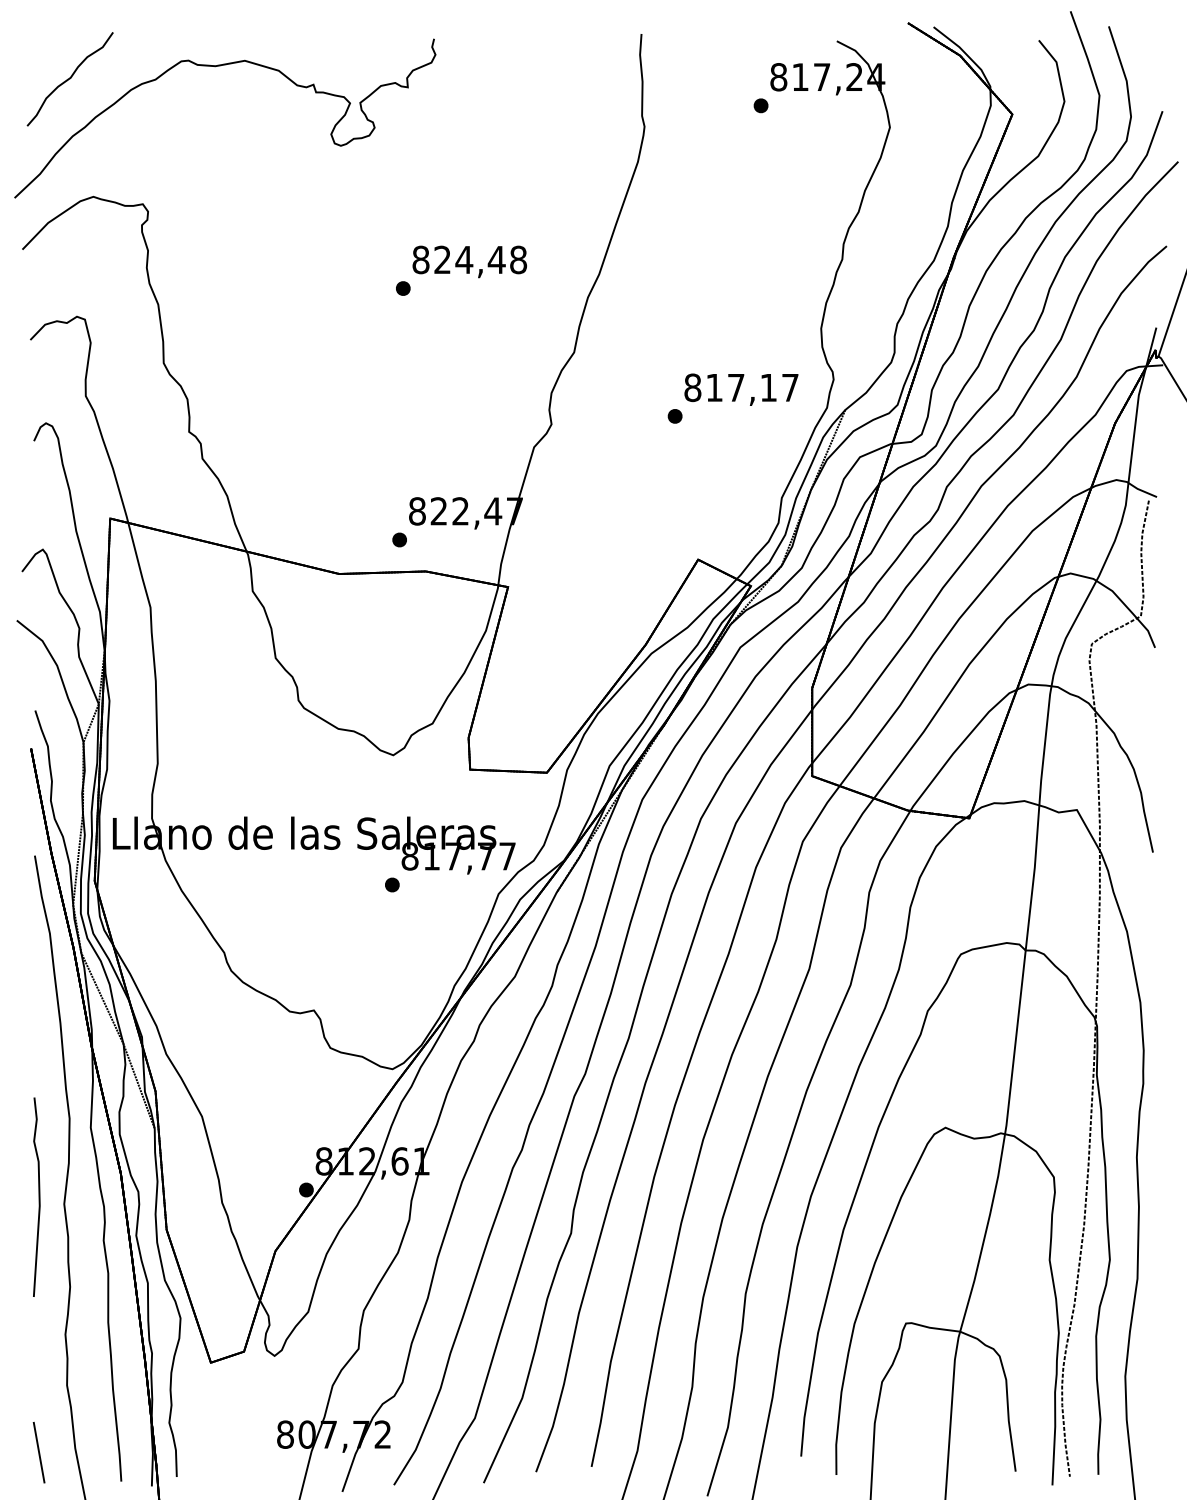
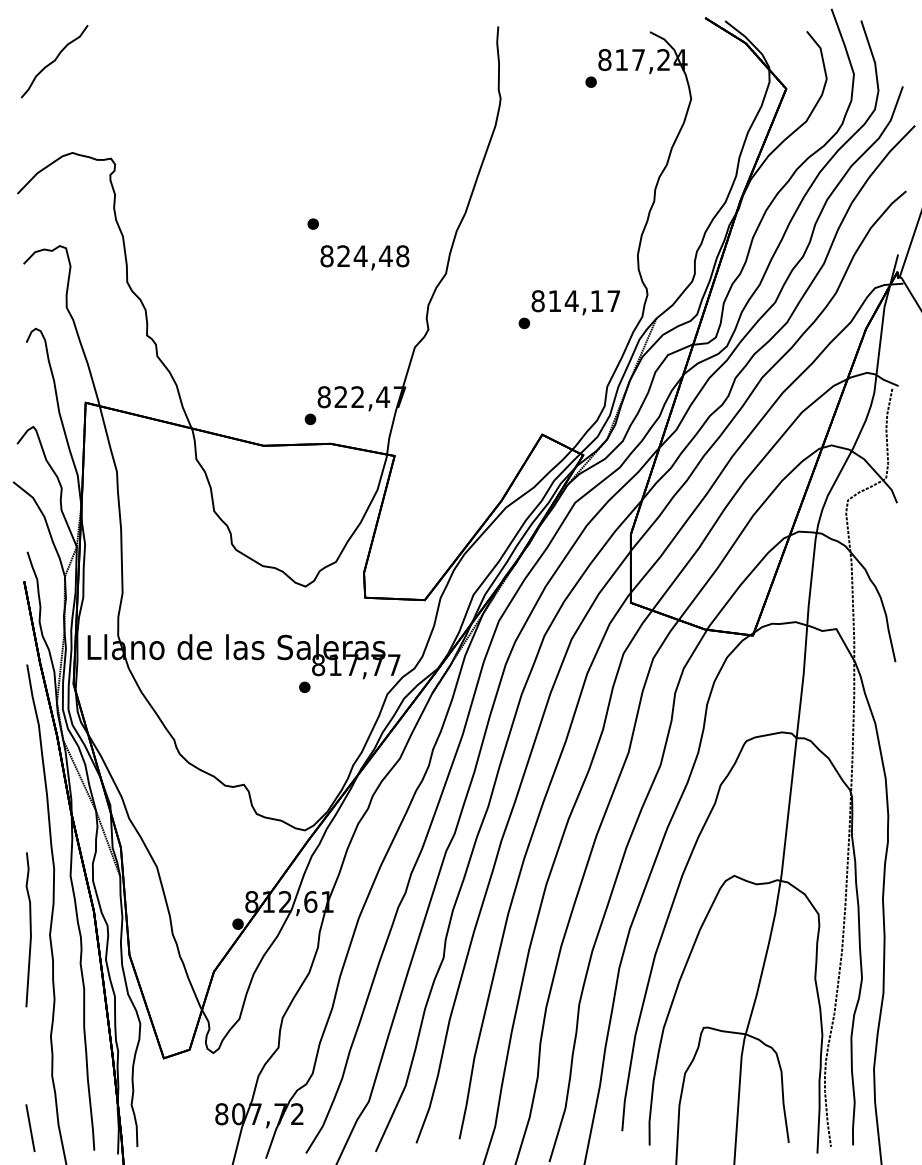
part: (215, 67) -> (167, 52), removed
text: (469, 261) -> (364, 257), moved
text: (736, 387) -> (572, 300), 817,17 -> 814,17

